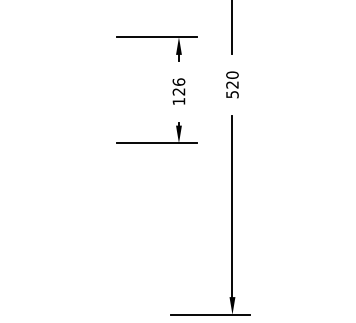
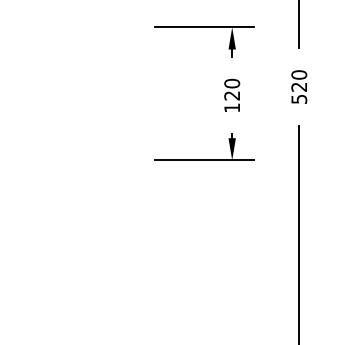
text: (178, 81) -> (231, 82), 126 -> 120

